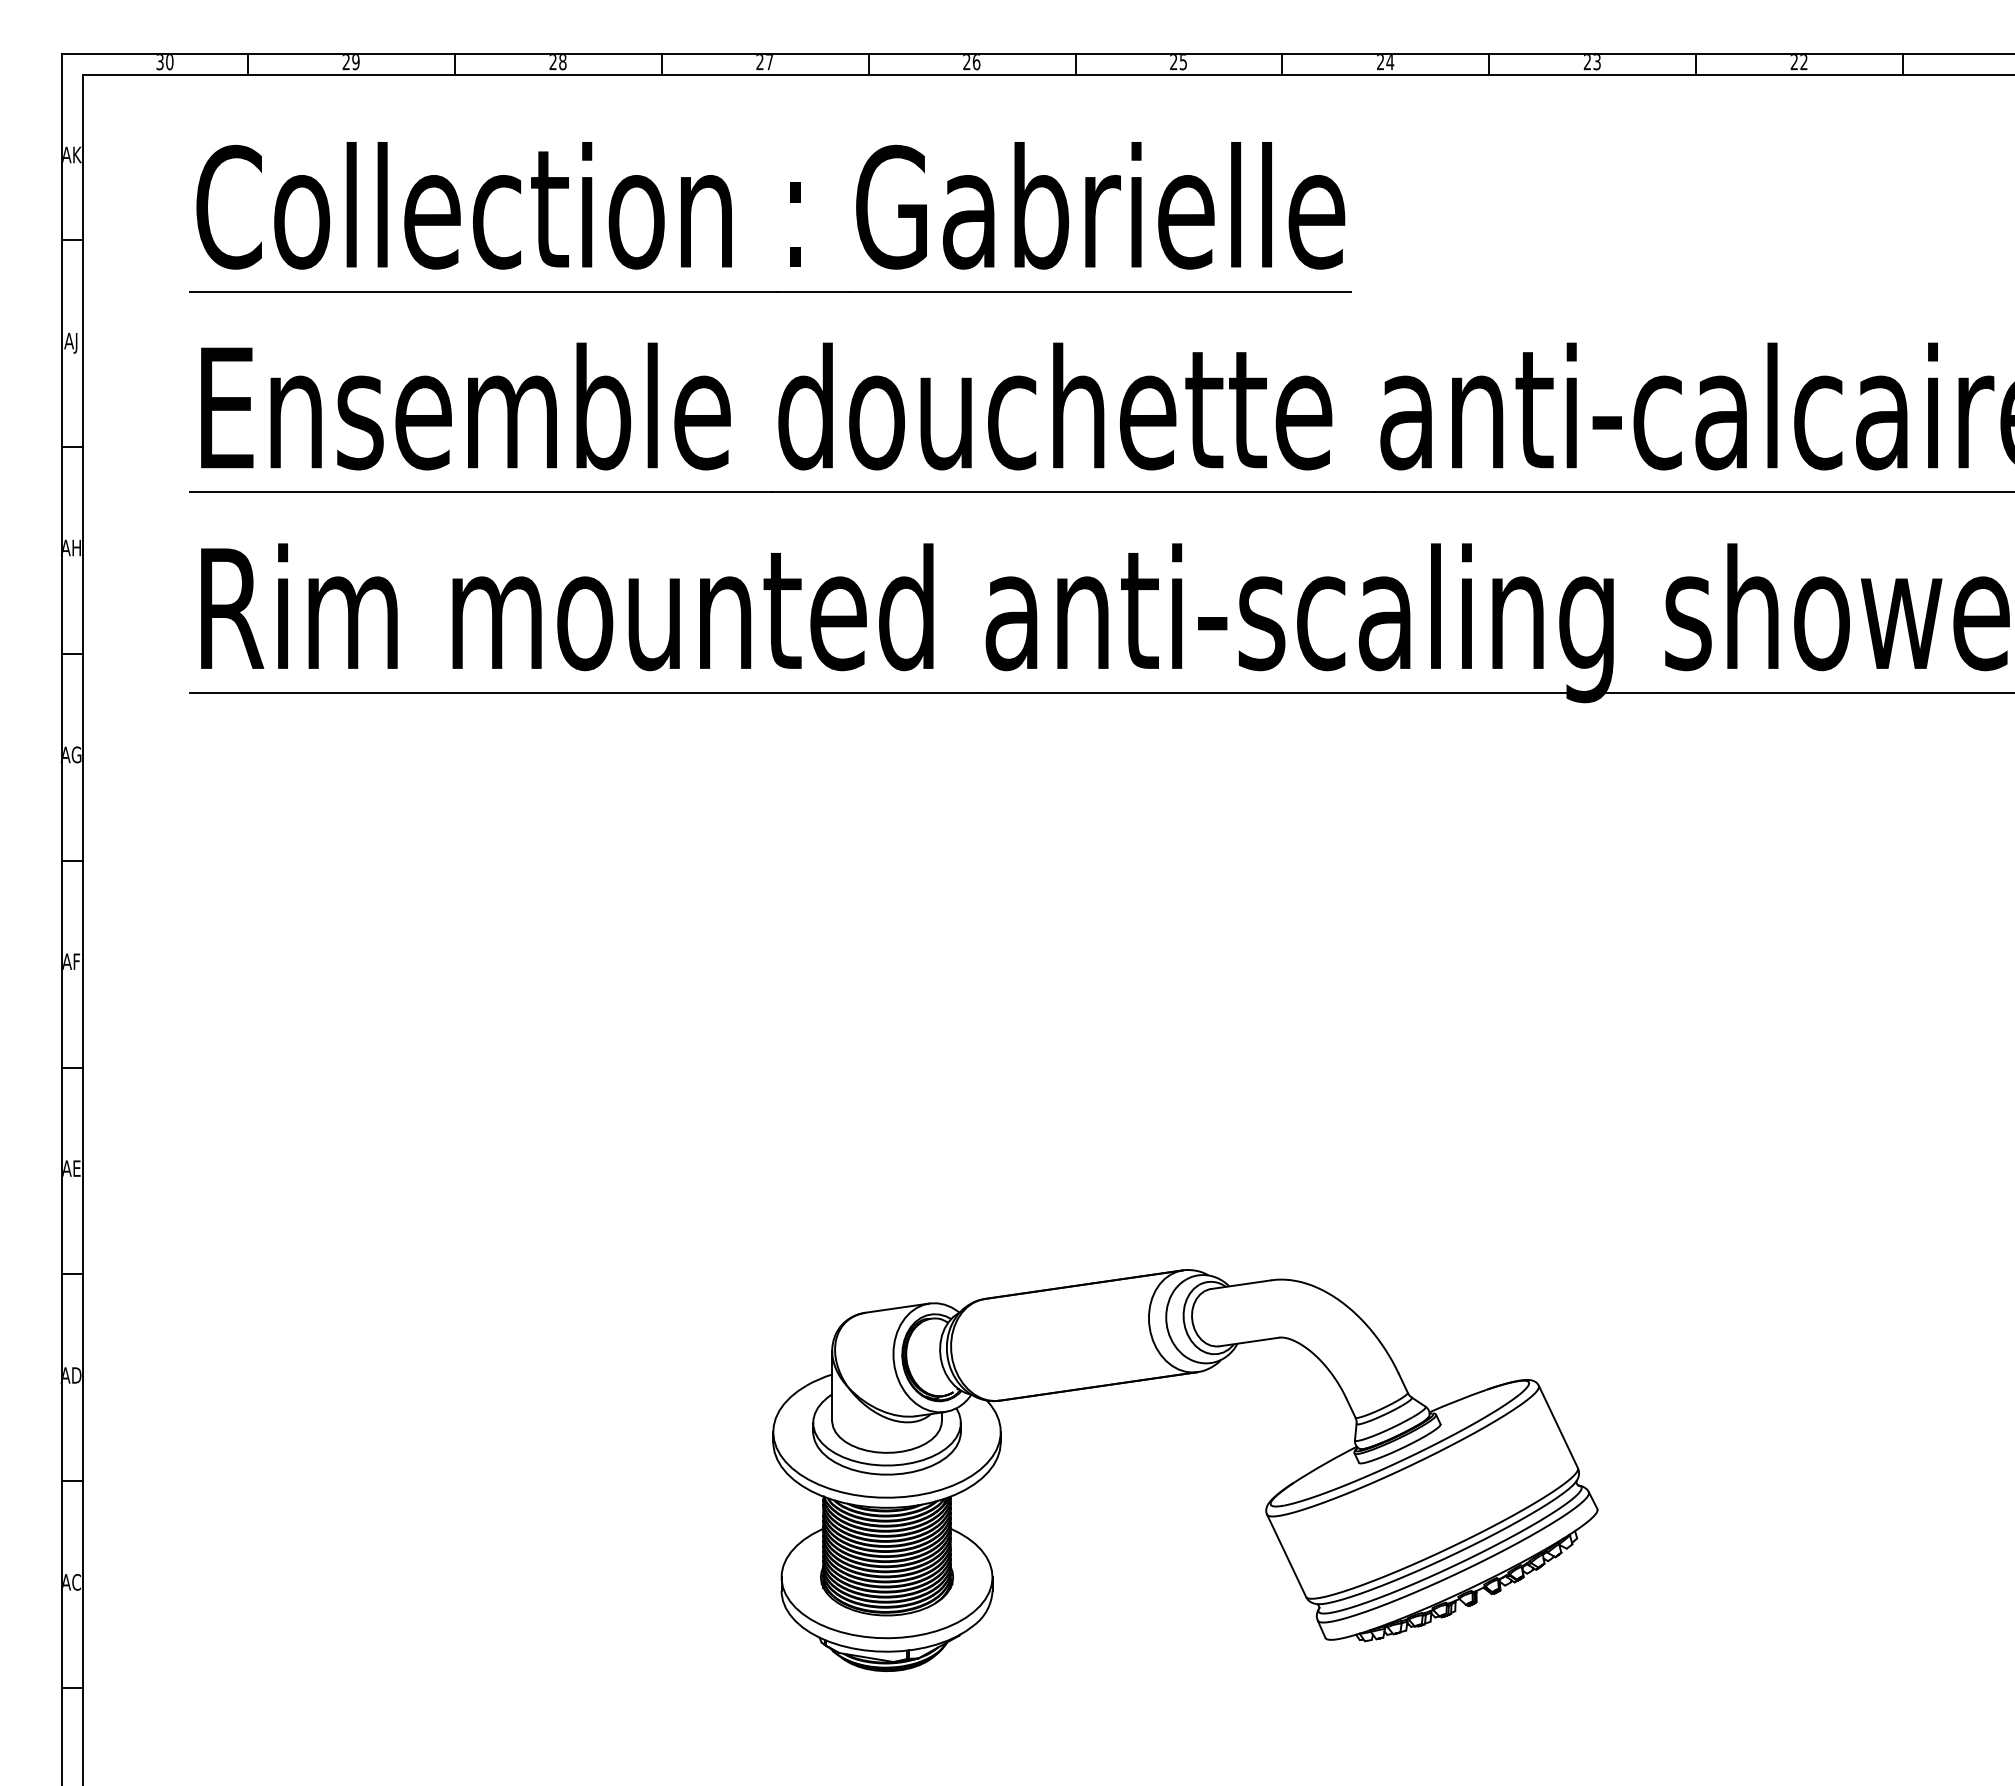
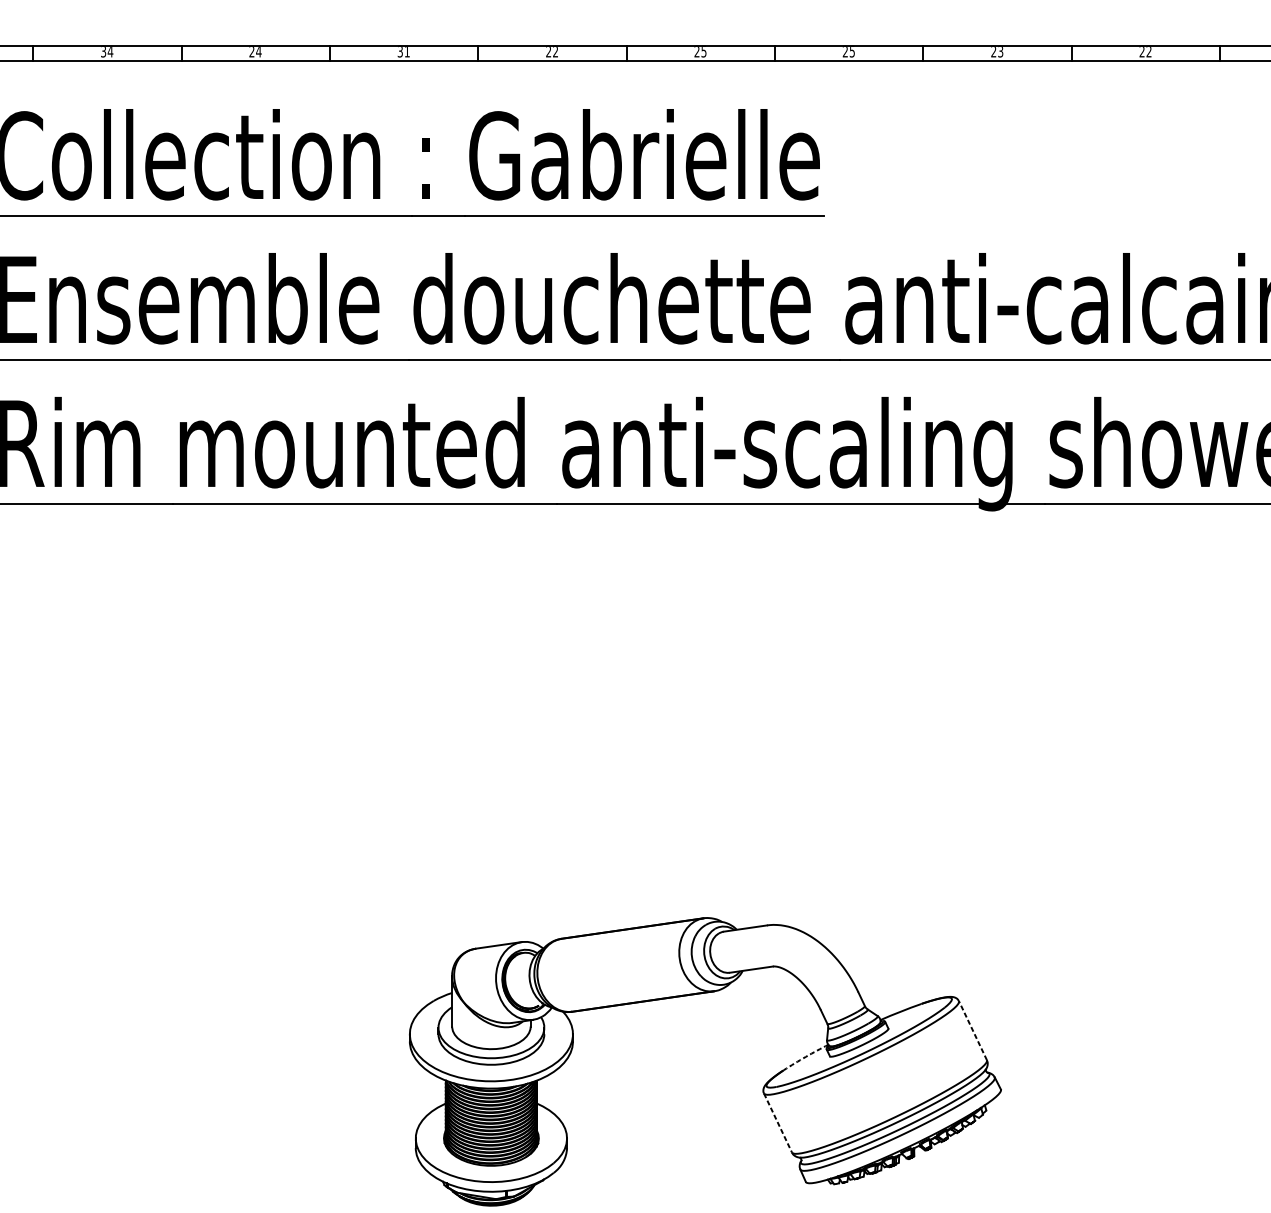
text: (350, 62) -> (106, 52), 29 -> 34
text: (562, 62) -> (258, 52), 28 -> 24
text: (764, 62) -> (403, 52), 27 -> 31
text: (976, 62) -> (555, 52), 26 -> 22
text: (1390, 62) -> (852, 52), 24 -> 25
line: (1558, 1427) -> (972, 1030), solid -> dashed
arc: (1325, 1463) -> (805, 1056), solid -> dashed
line: (1286, 1555) -> (777, 1122), solid -> dashed

